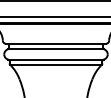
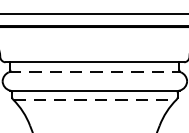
line: (56, 49) -> (95, 72), solid -> dashed
line: (55, 64) -> (94, 99), solid -> dashed

